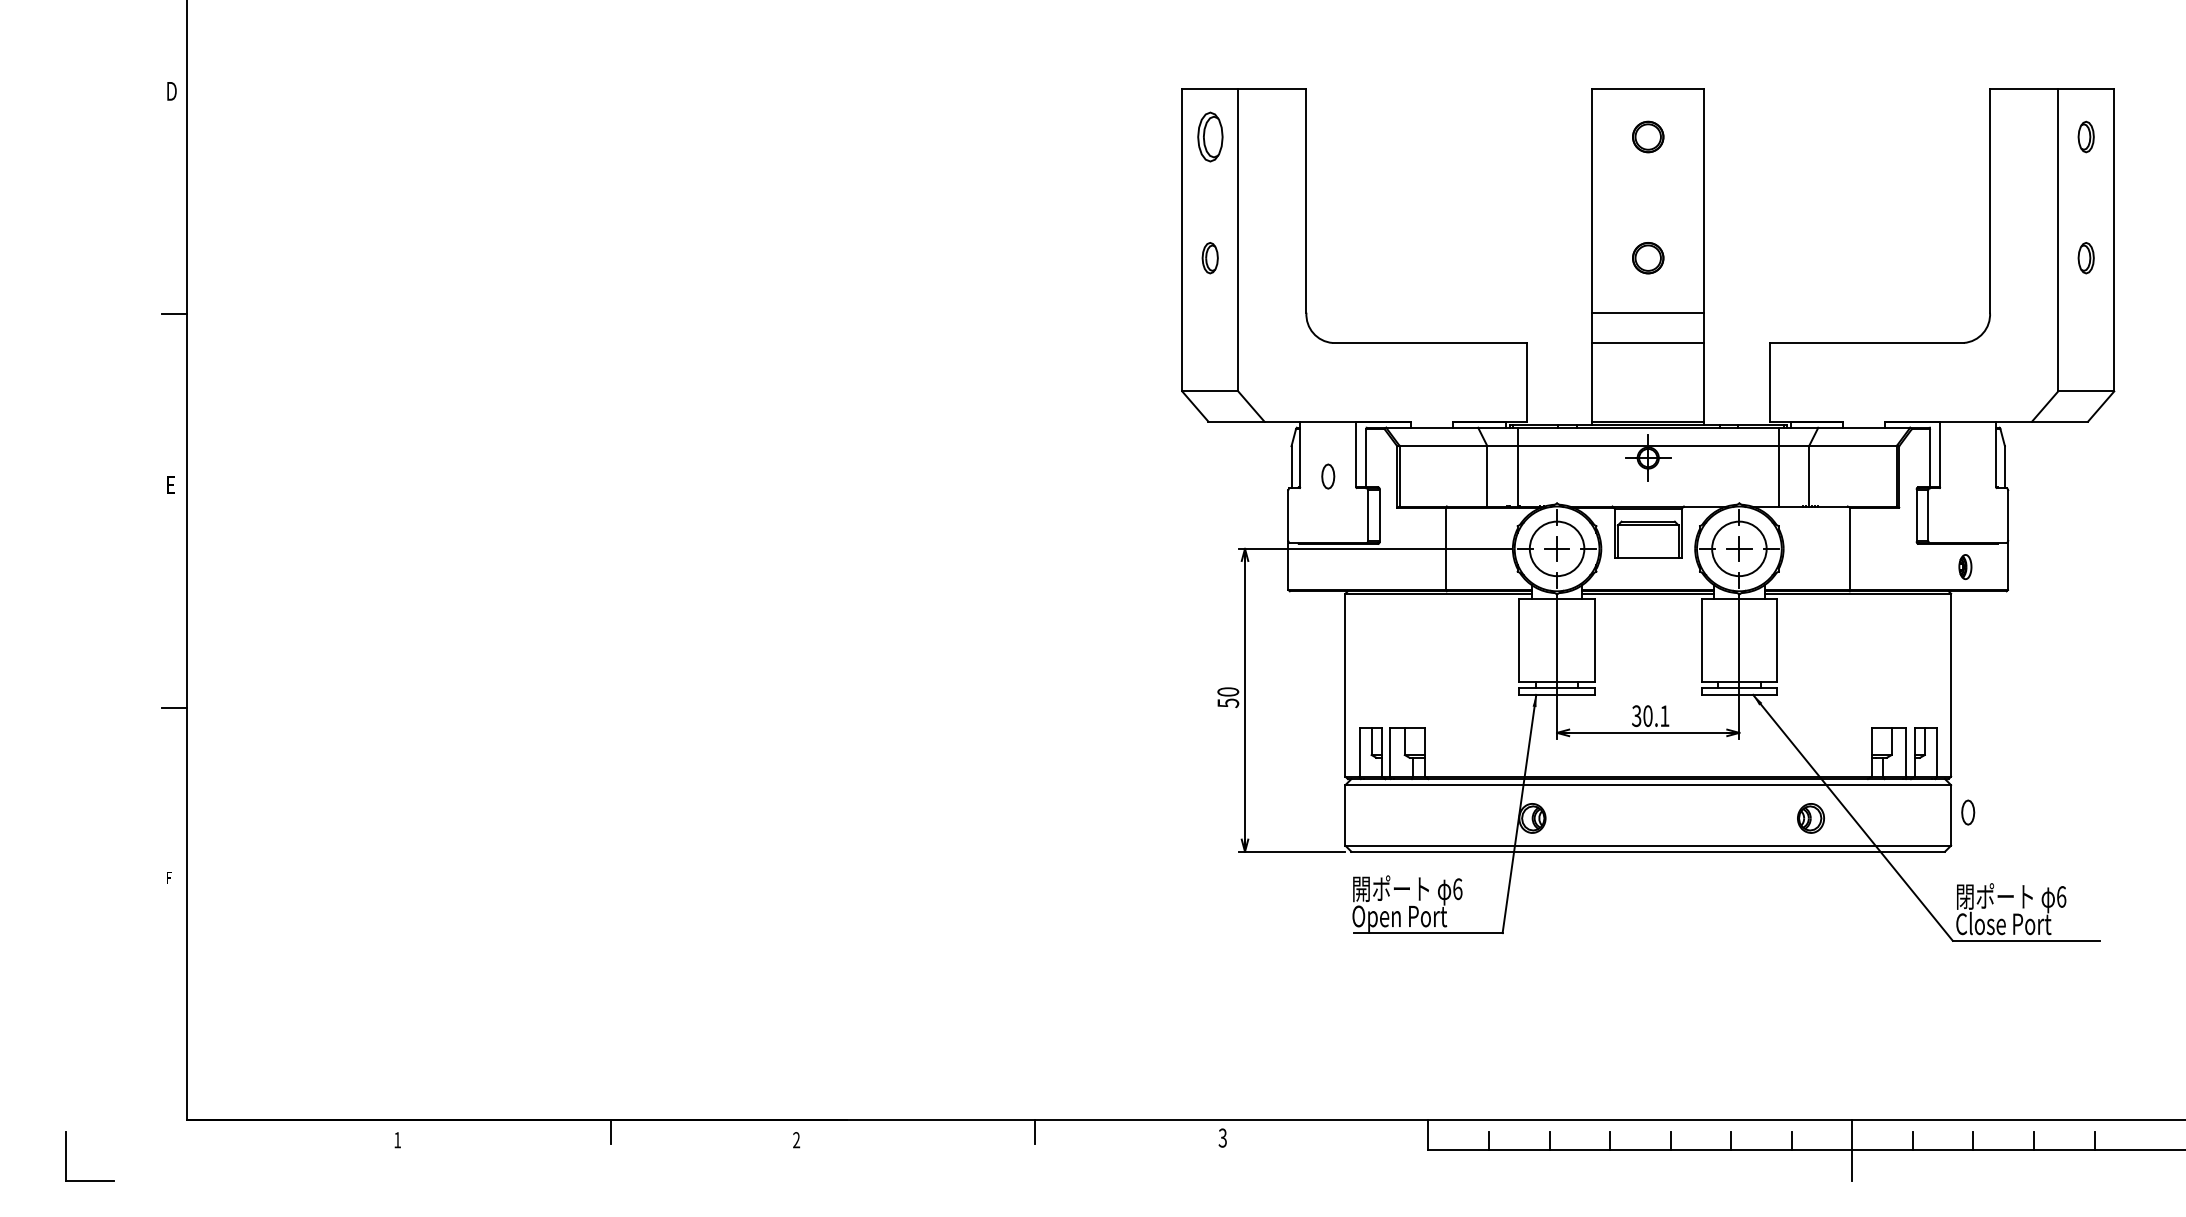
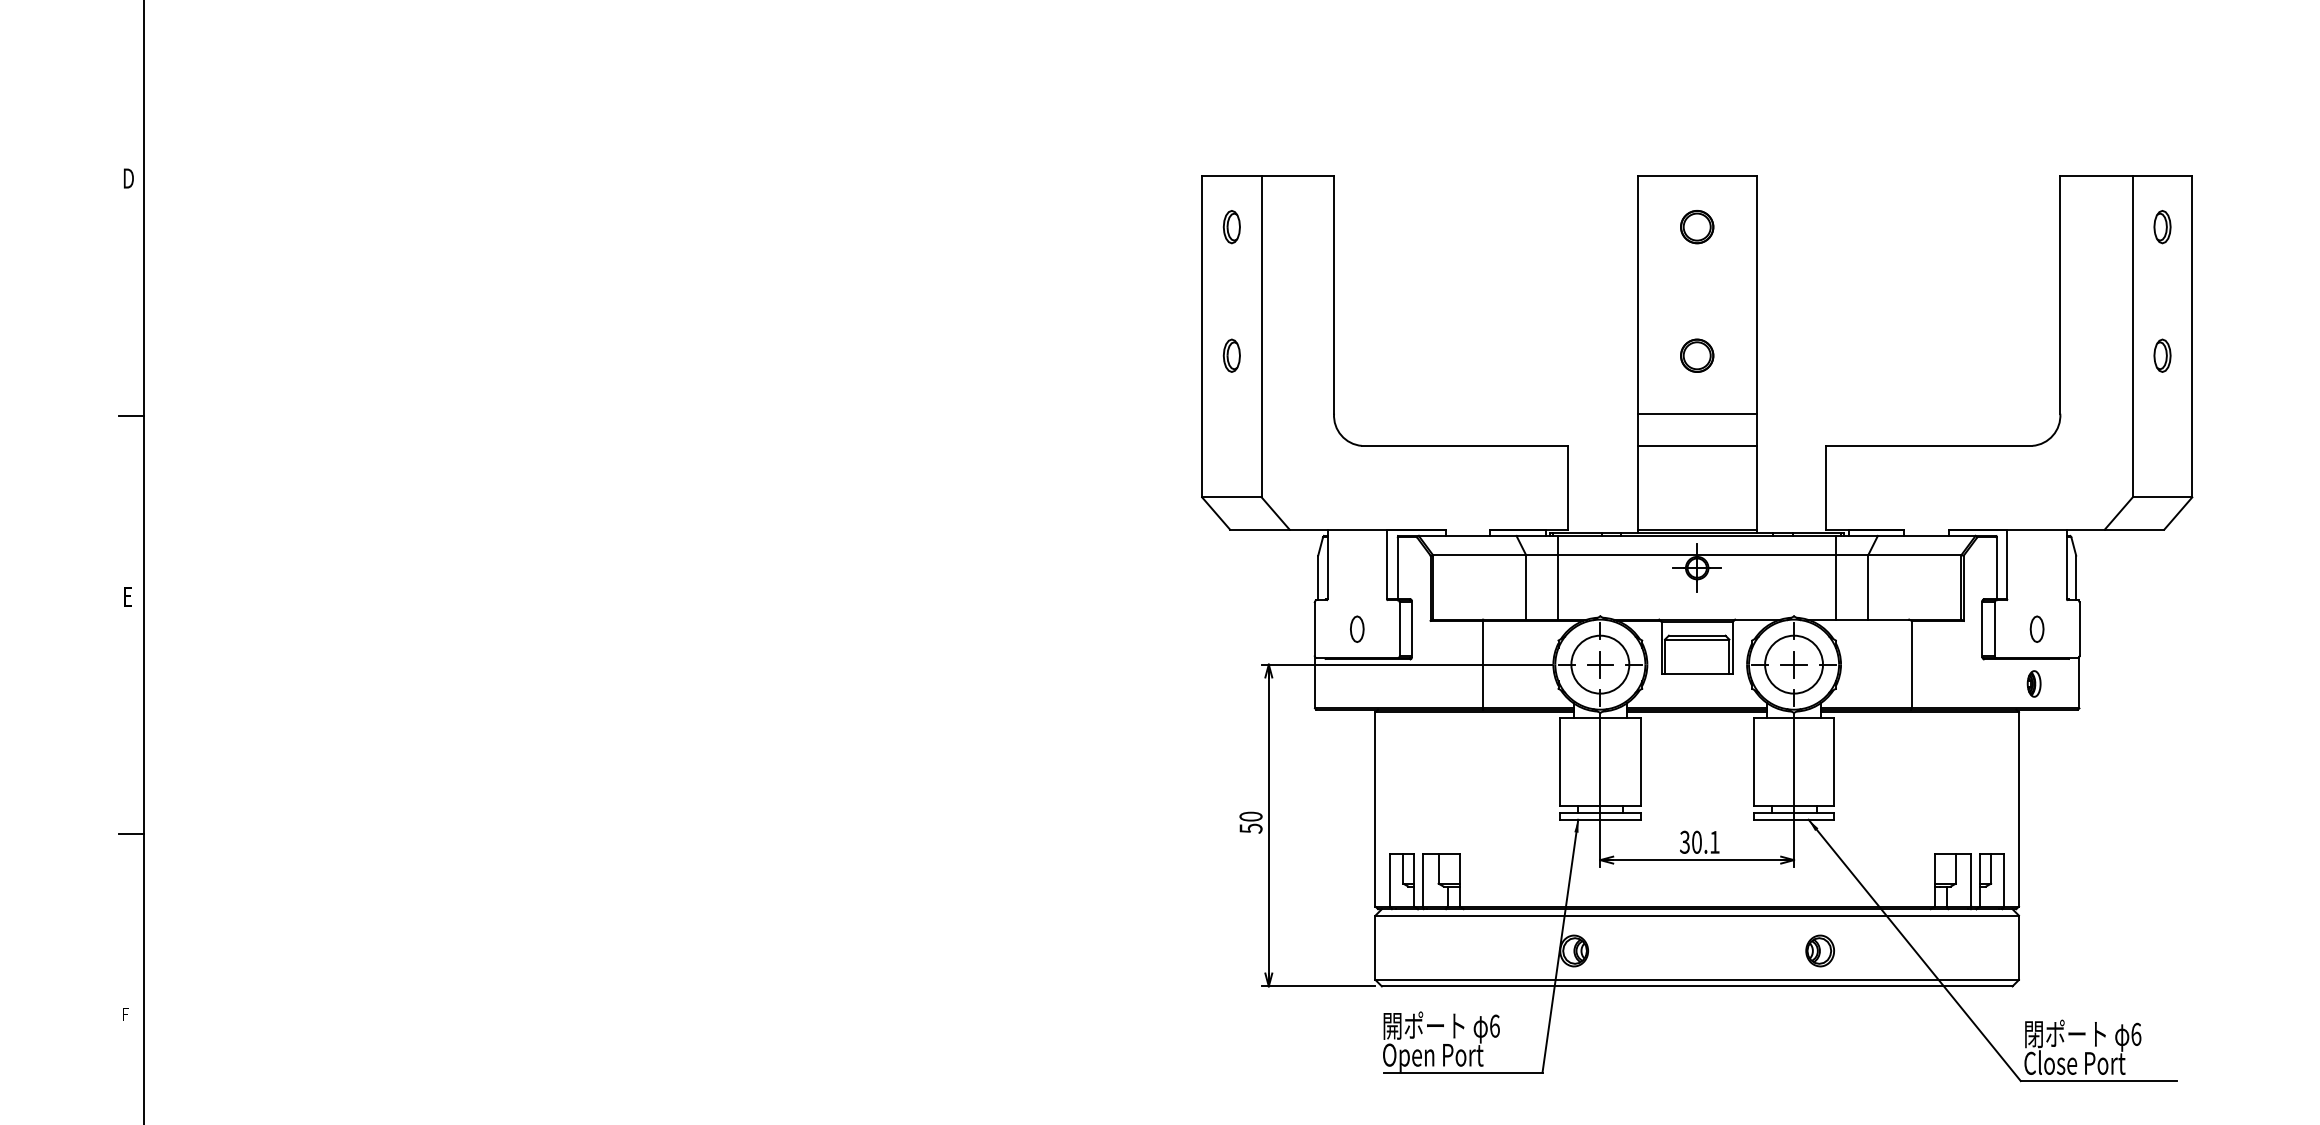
part: (1209, 136) -> (1231, 226), size x0.62
part: (1328, 476) -> (1357, 629), moved
part: (1968, 812) -> (2037, 629), moved
part: (1810, 818) -> (1819, 951), moved

